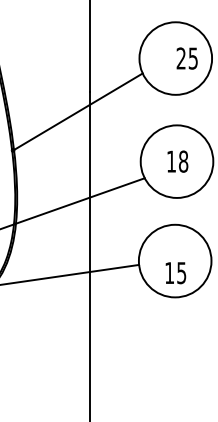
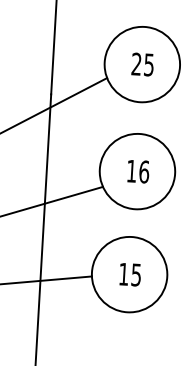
text: (186, 58) -> (142, 64), moved
text: (183, 161) -> (144, 171), 18 -> 16
text: (175, 273) -> (129, 275), moved

